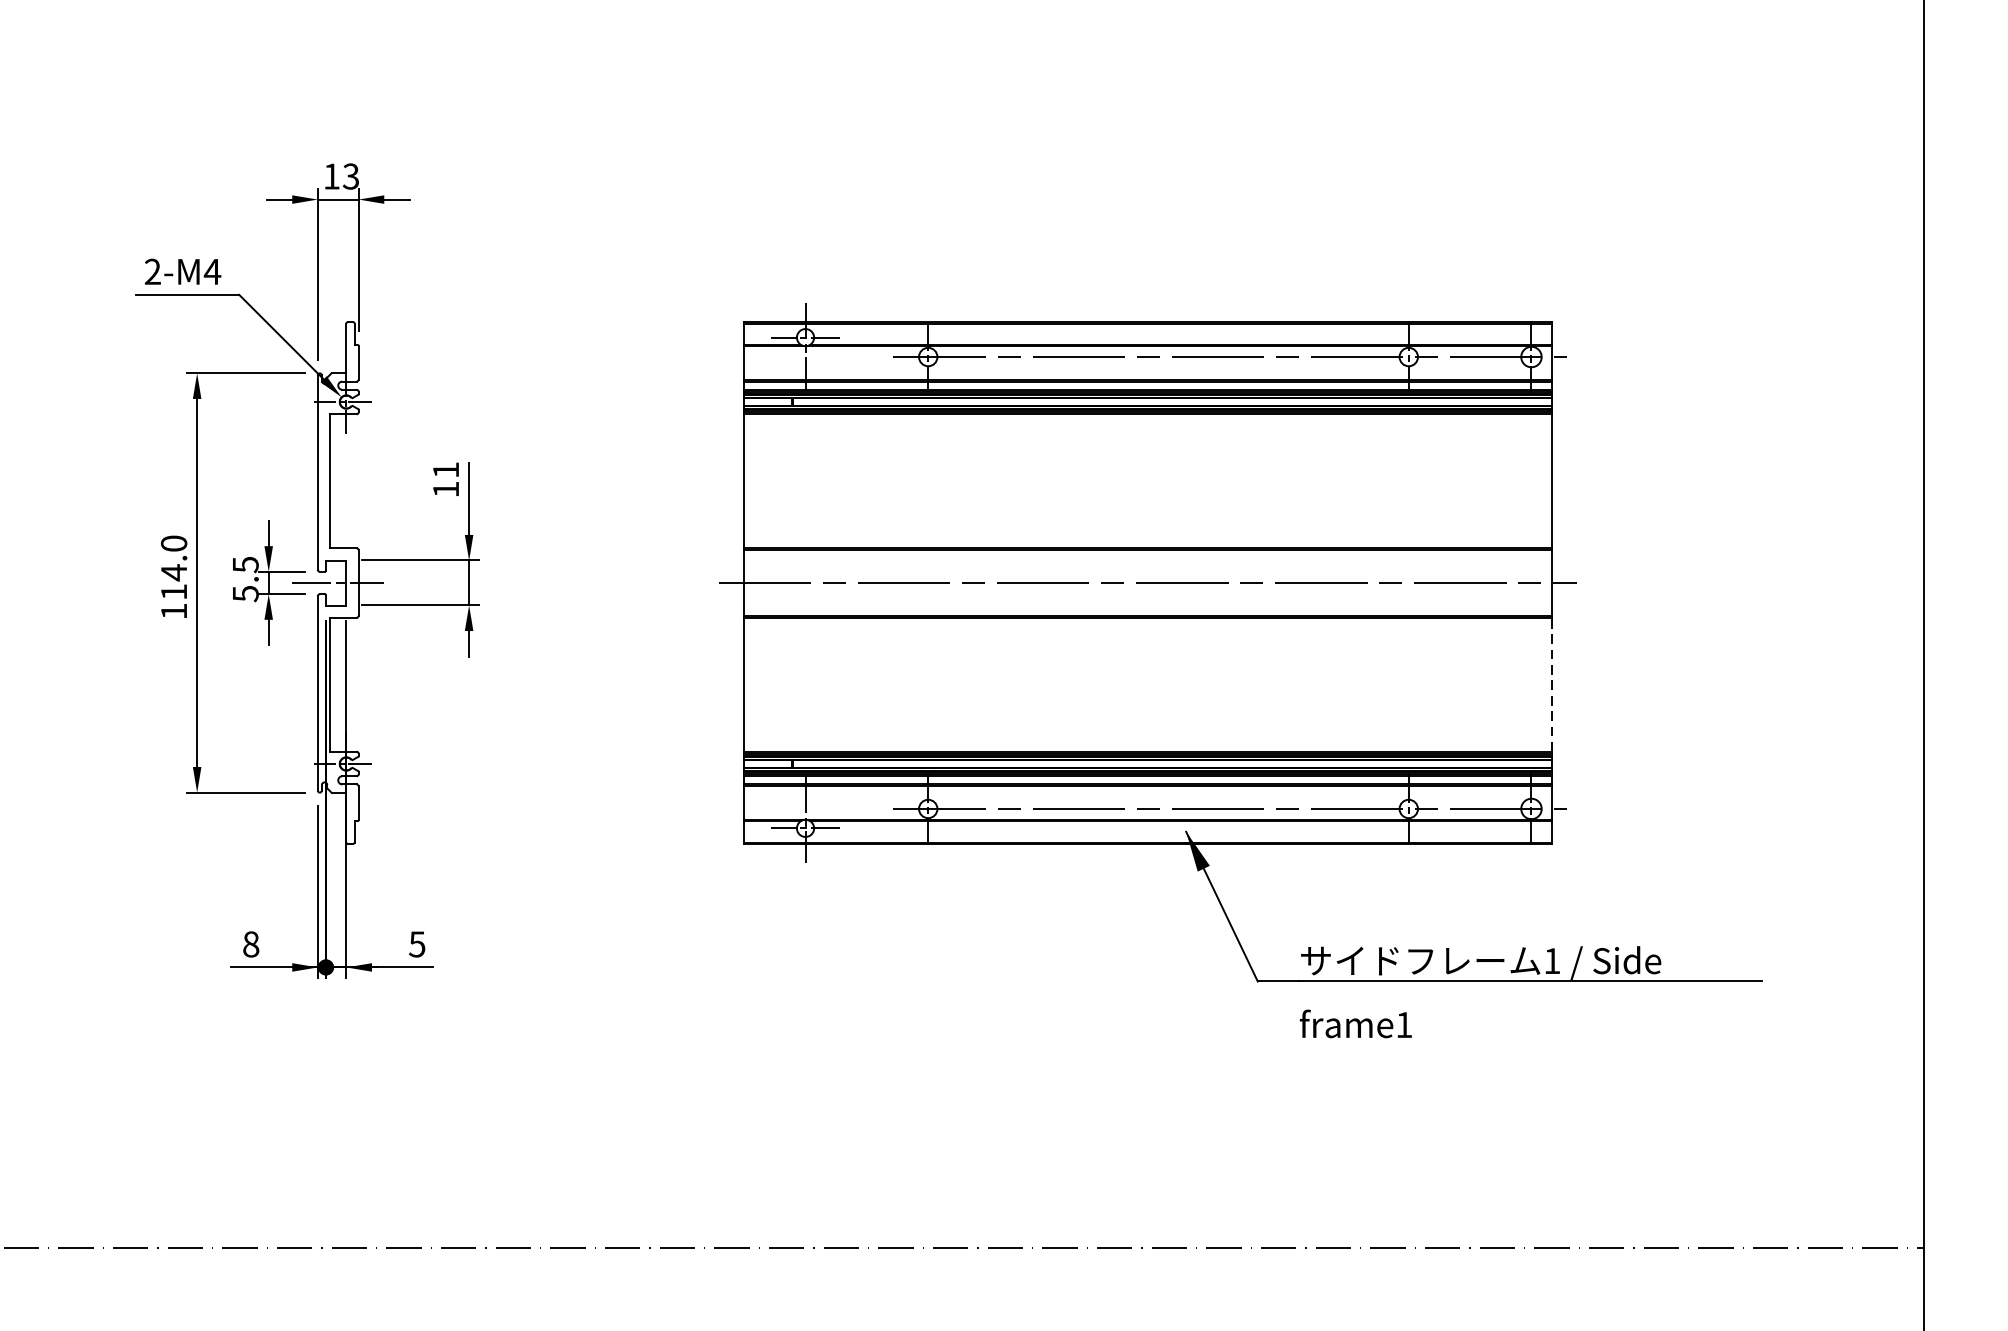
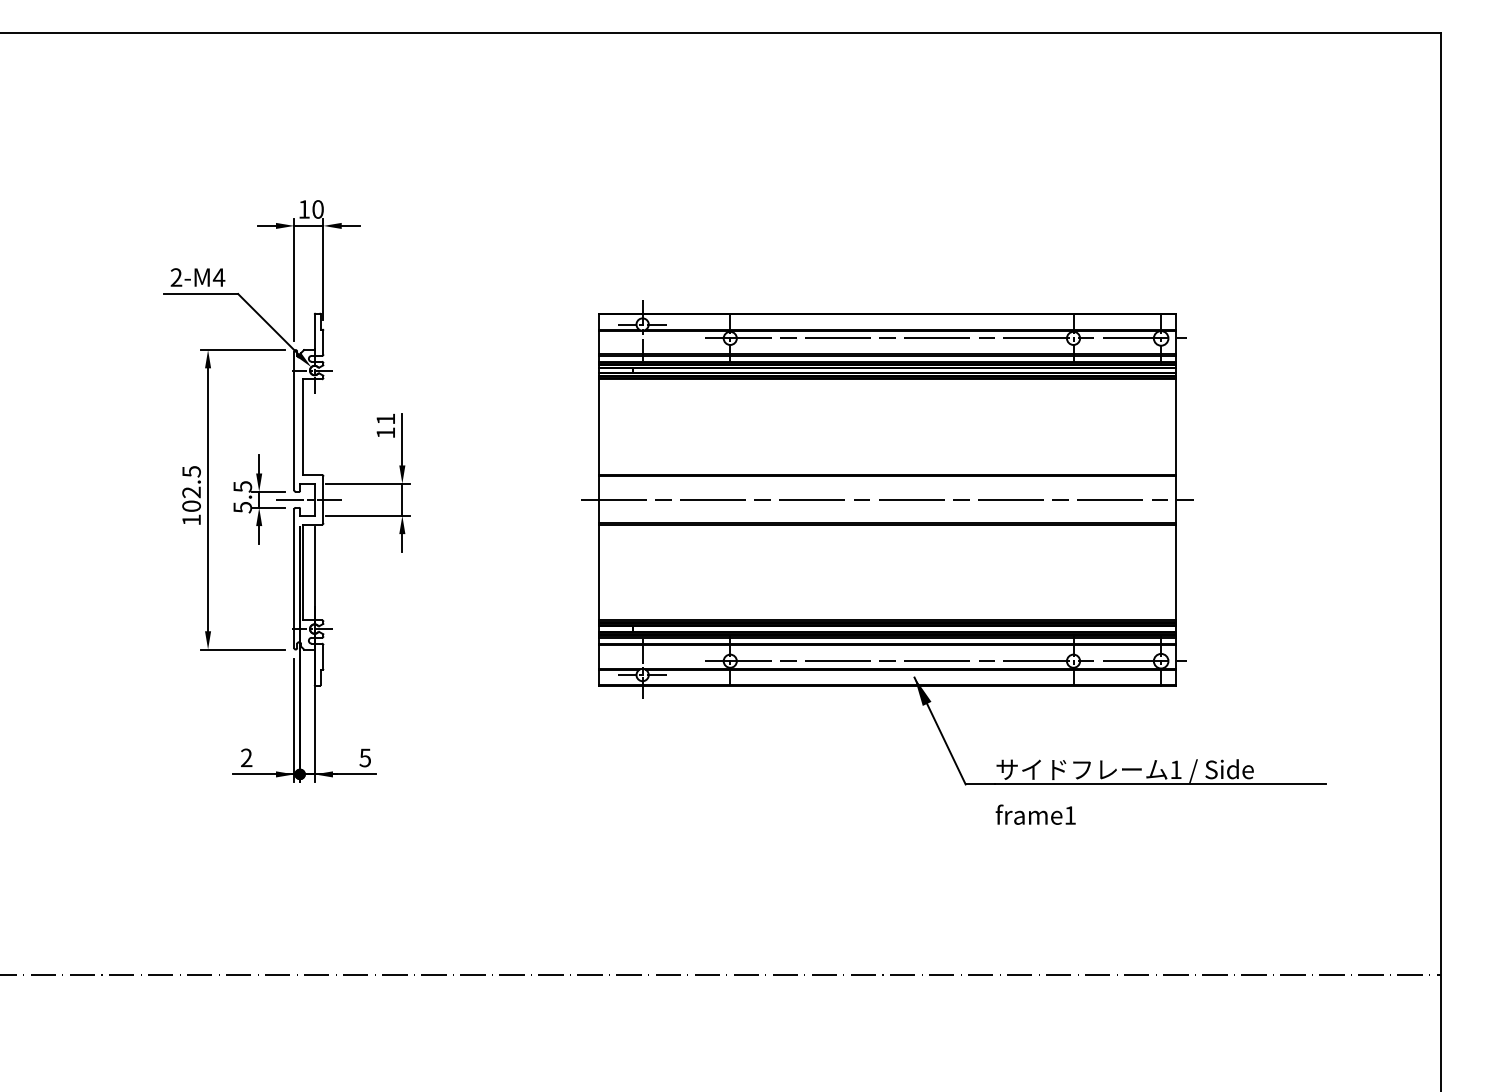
text: (350, 176) -> (317, 209), 13 -> 10
text: (173, 567) -> (191, 488), 114.0 -> 102.5
line: (1551, 684) -> (1175, 572), dashed -> solid
text: (250, 943) -> (246, 757), 8 -> 2

